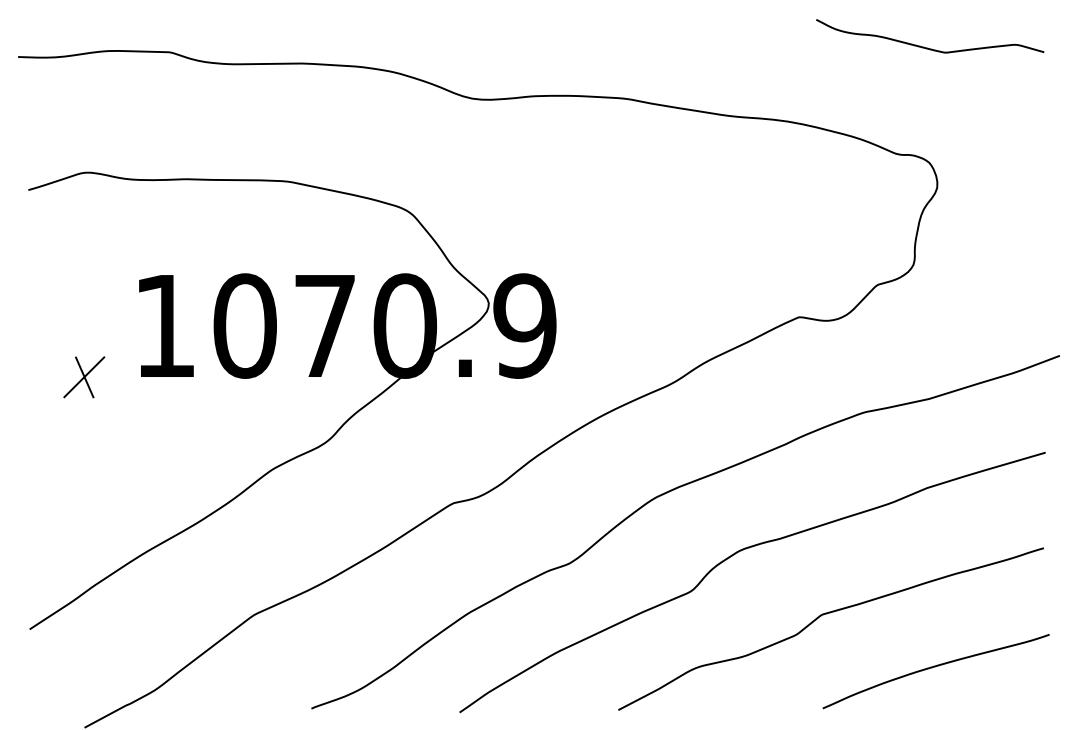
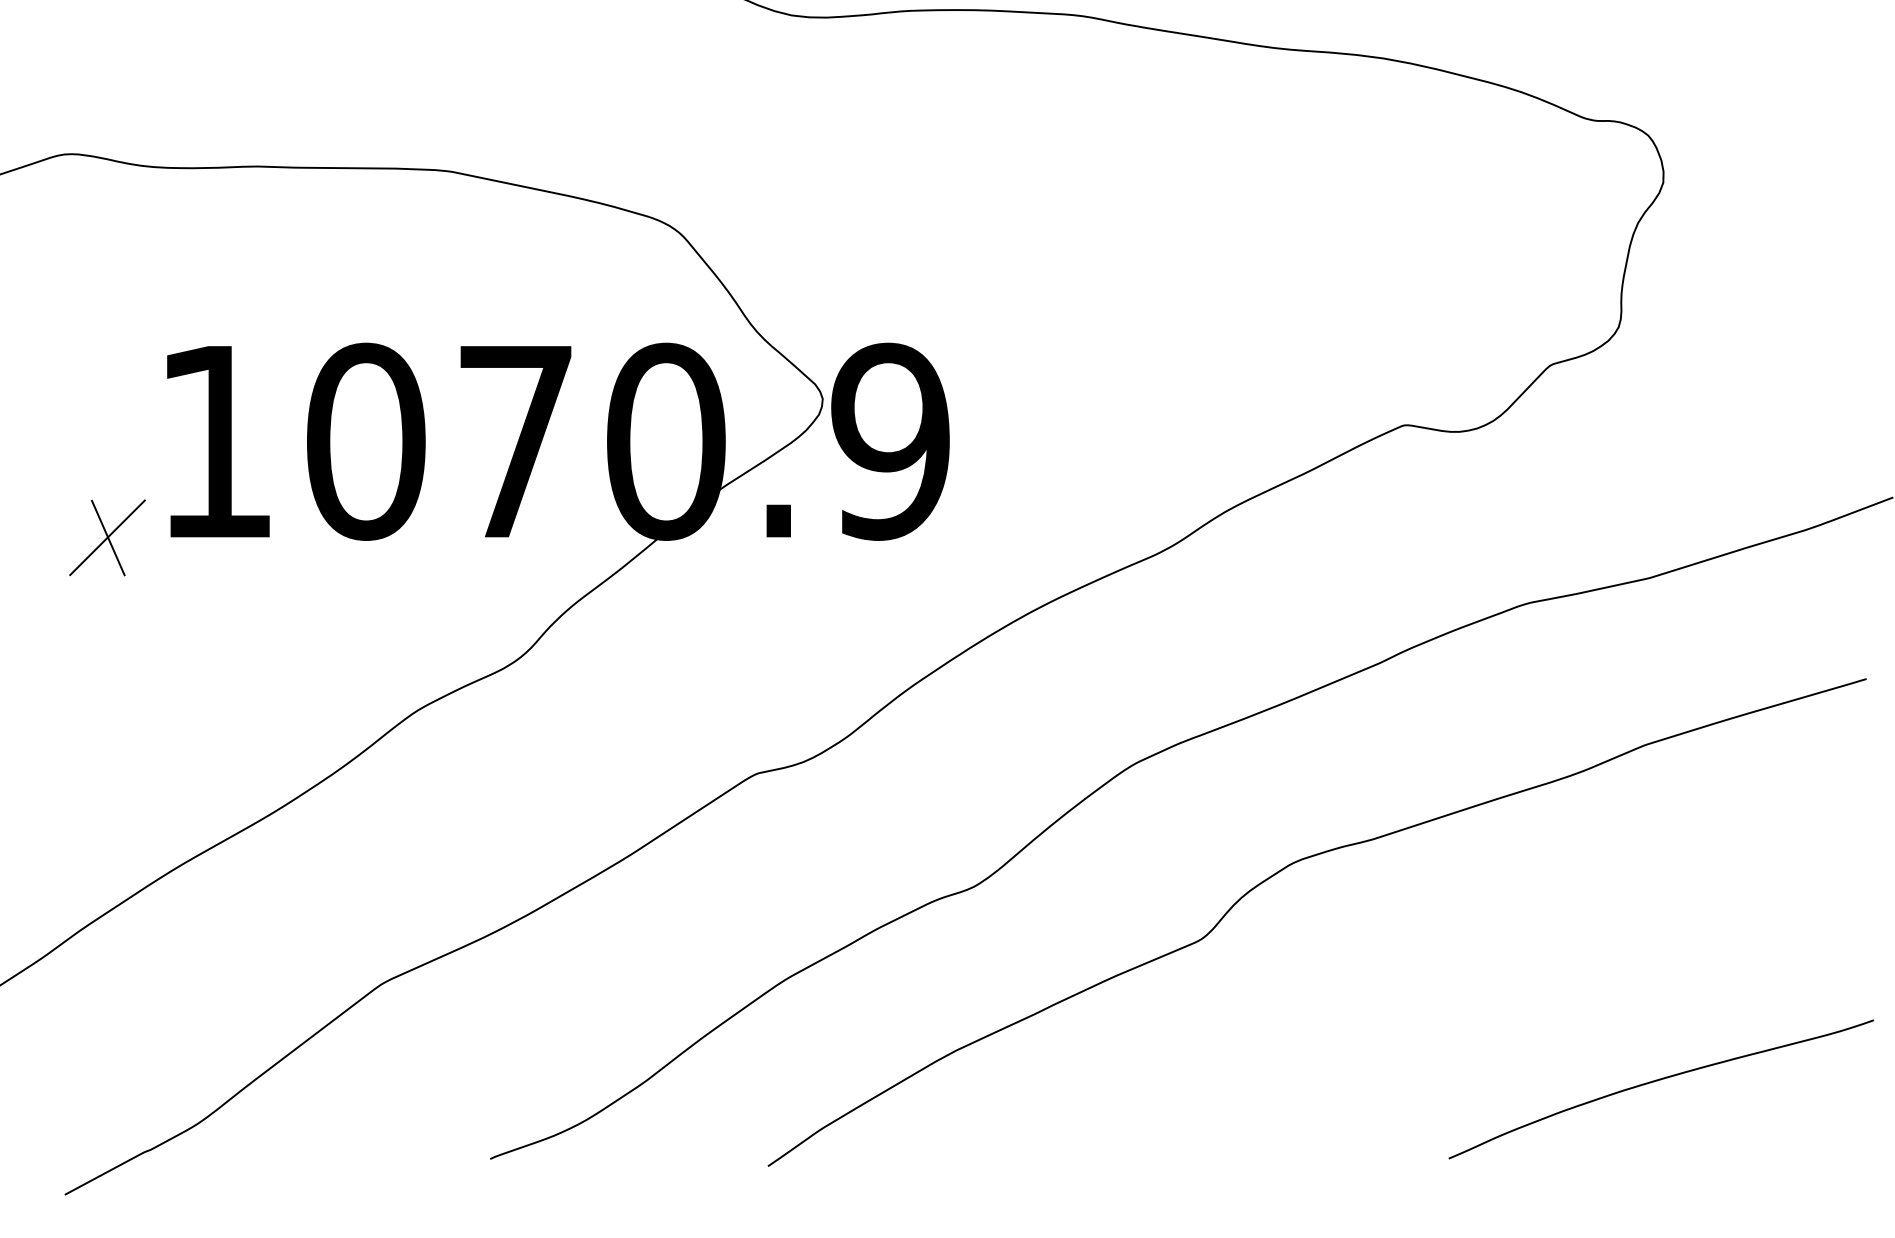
part: (84, 377) -> (107, 538), moved
curve: (827, 614) -> (1457, 982), removed

